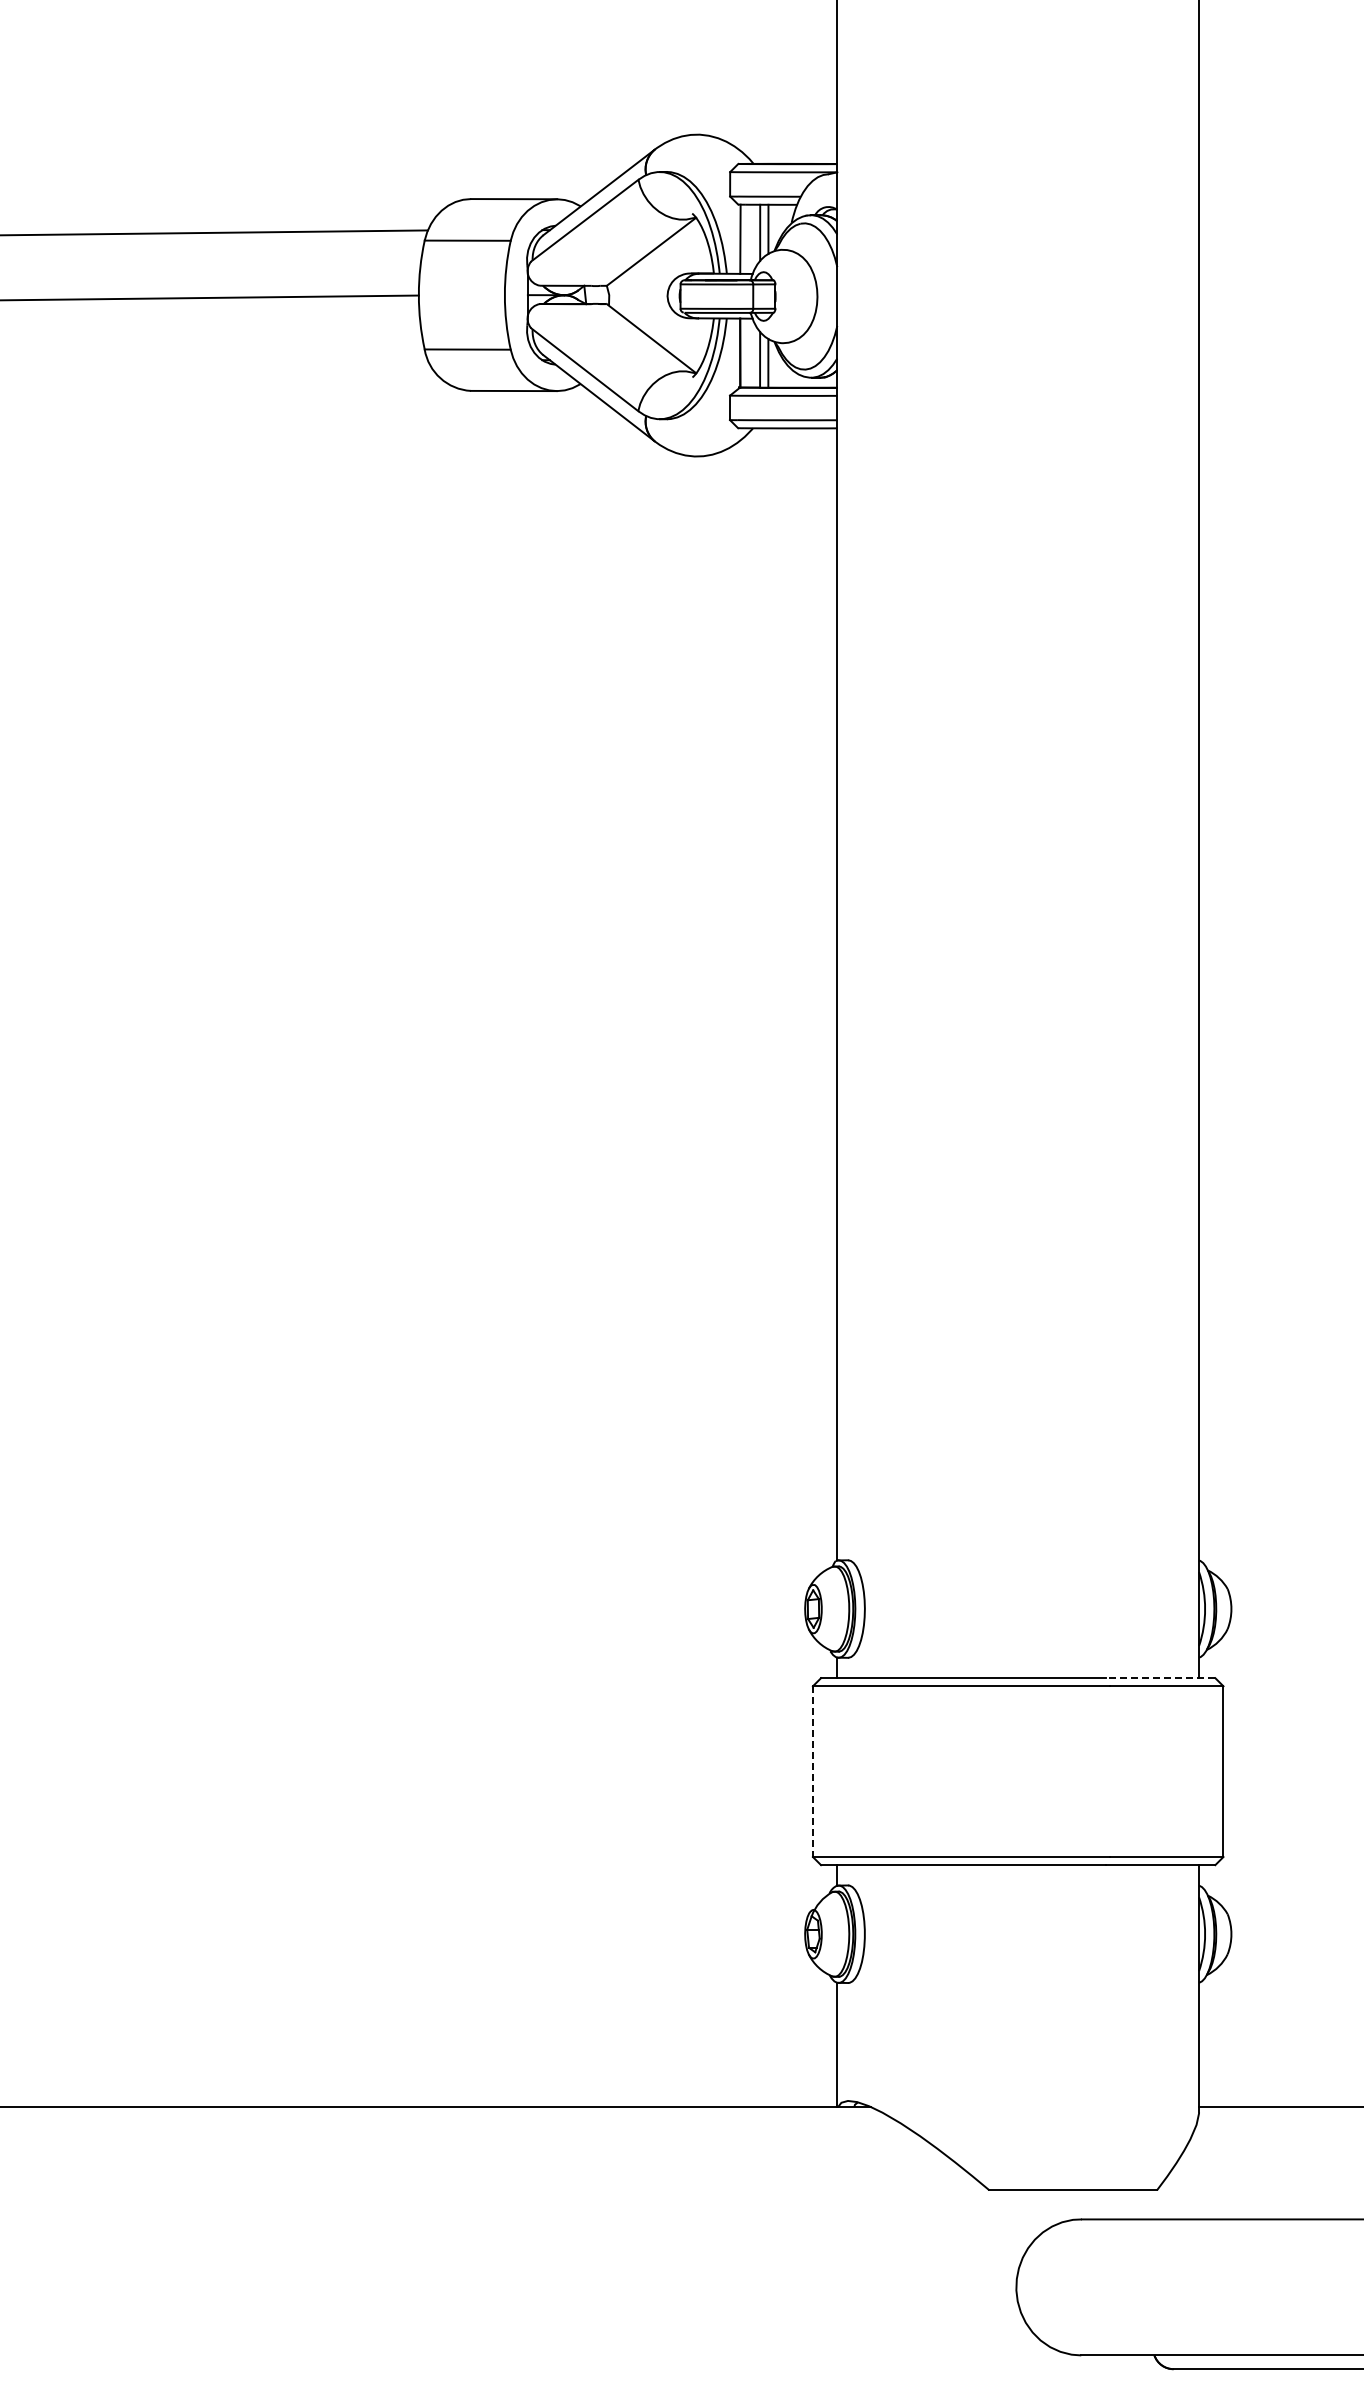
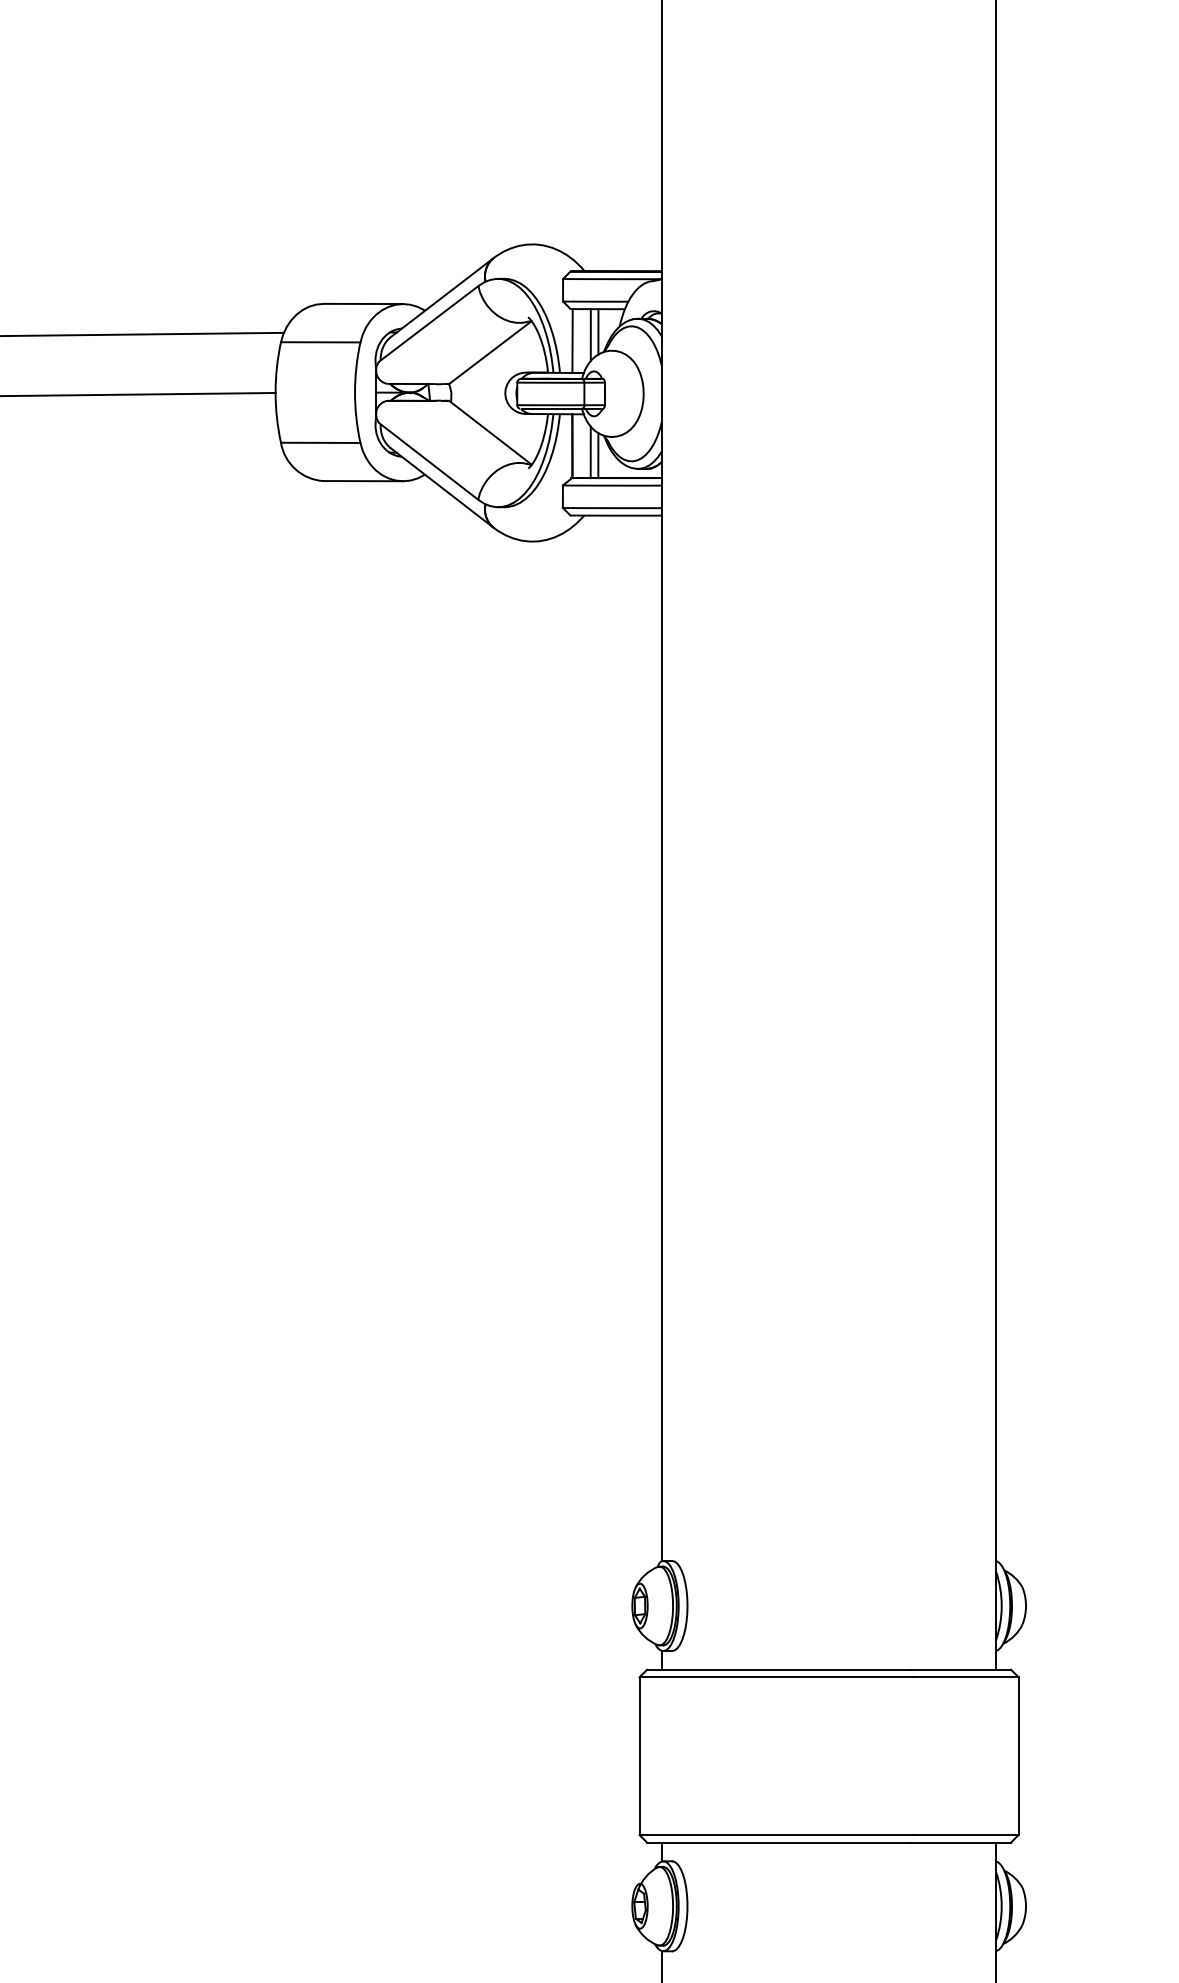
line: (1160, 1678) -> (960, 1670), dashed -> solid
line: (812, 1772) -> (639, 1756), dashed -> solid

